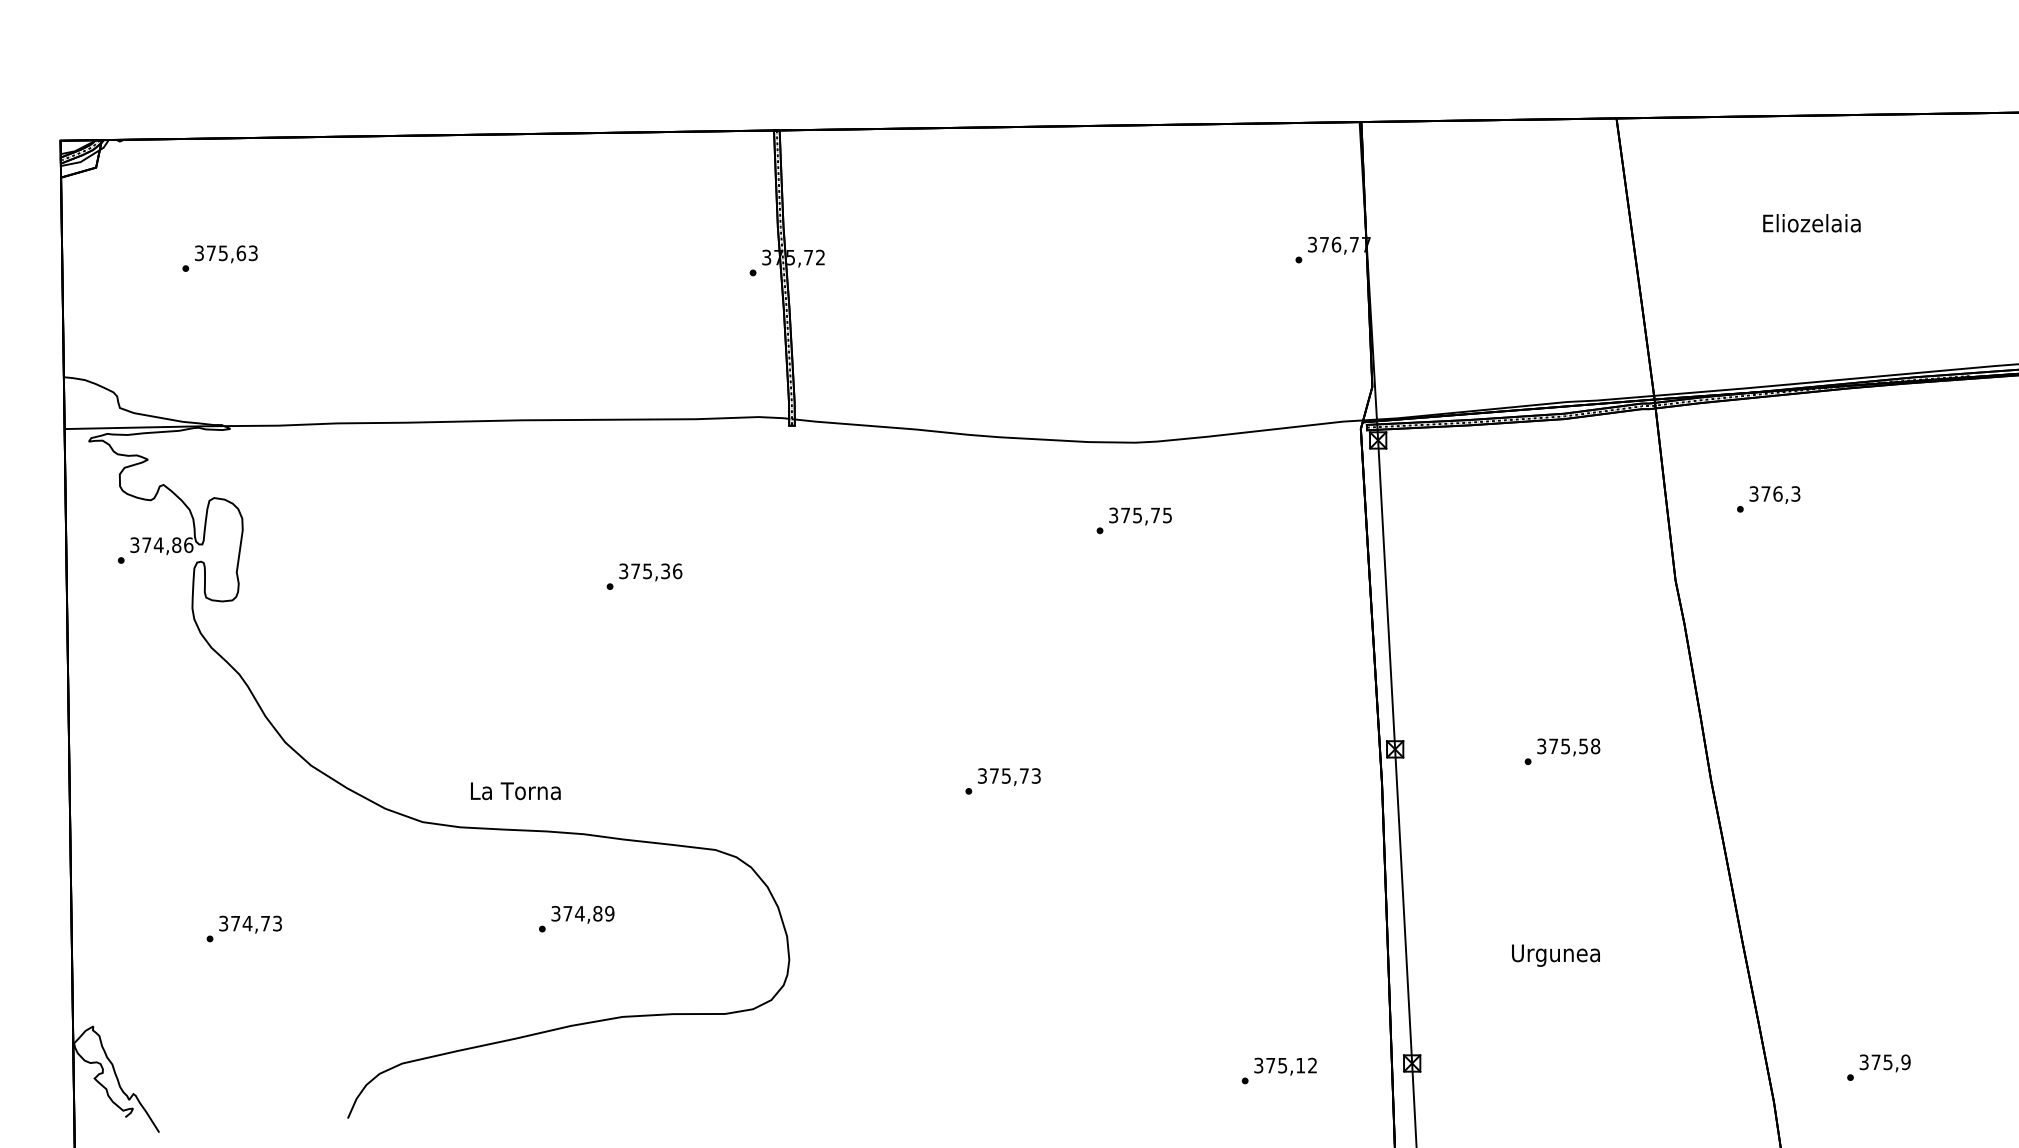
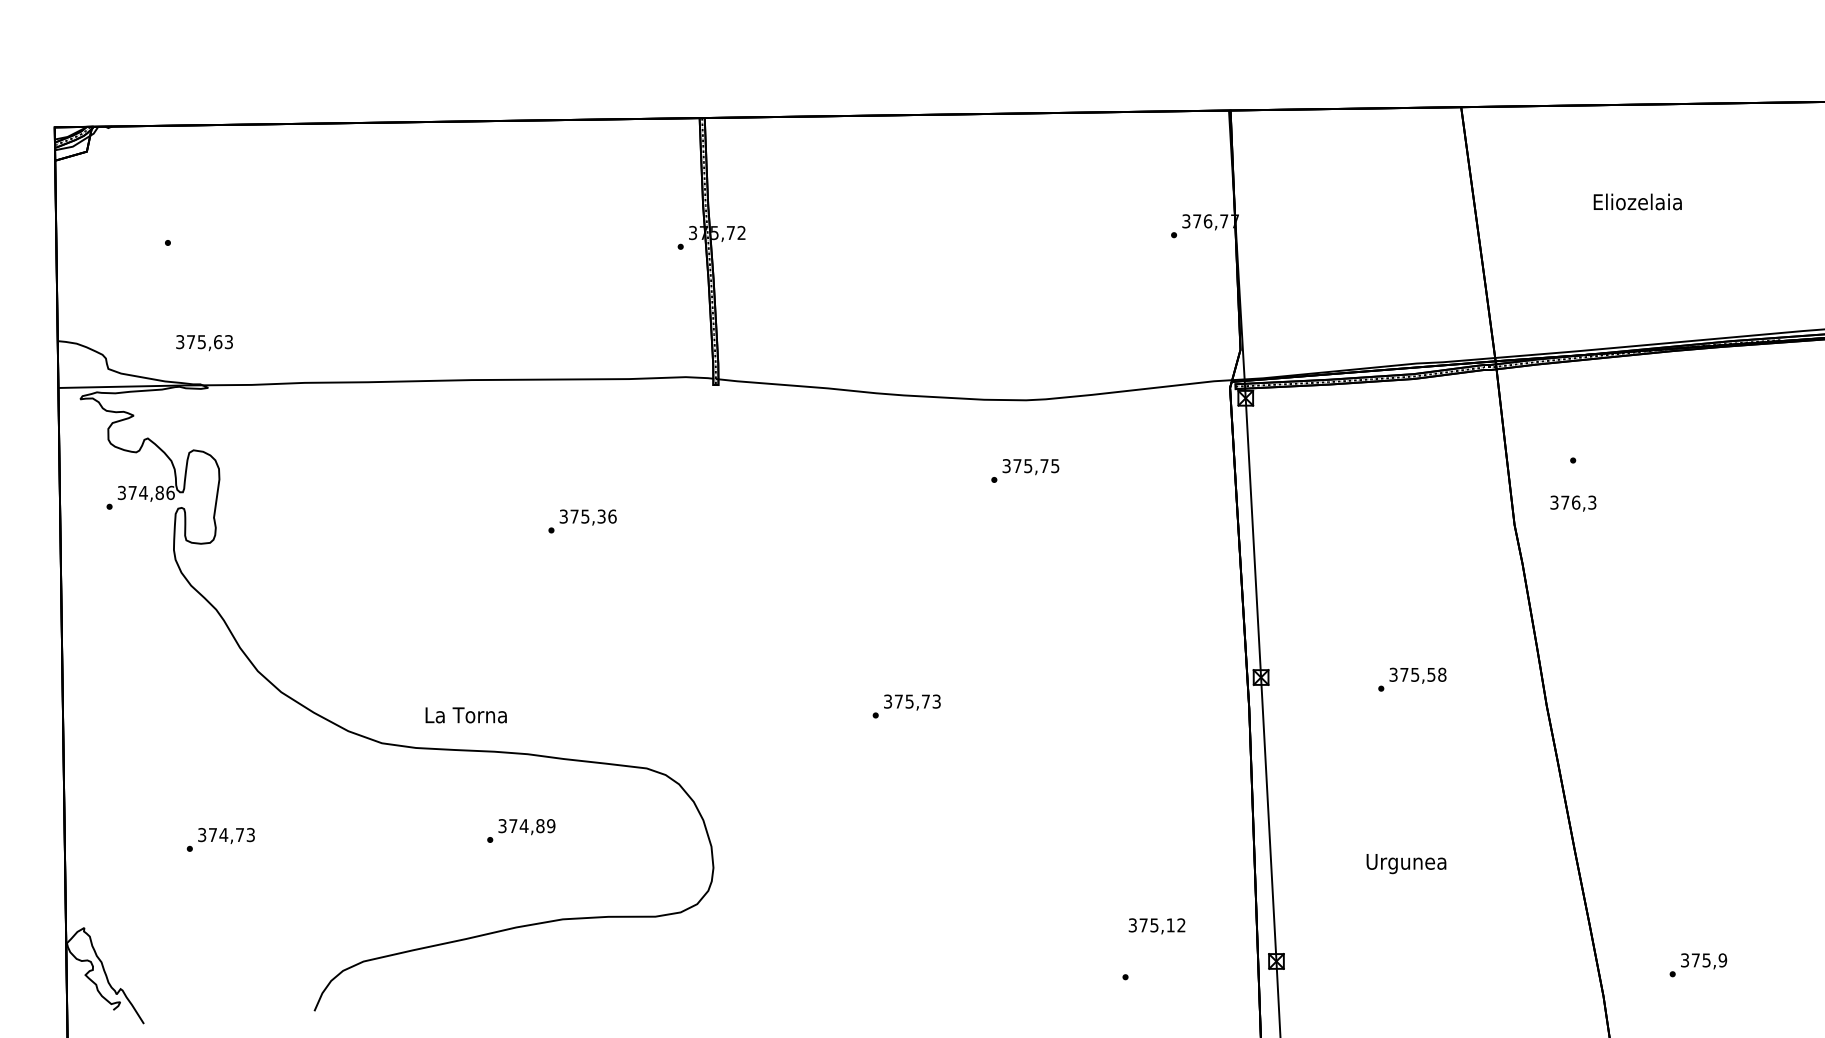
text: (226, 254) -> (204, 343), moved
text: (1775, 494) -> (1573, 503), moved
text: (1284, 1066) -> (1156, 926), moved

